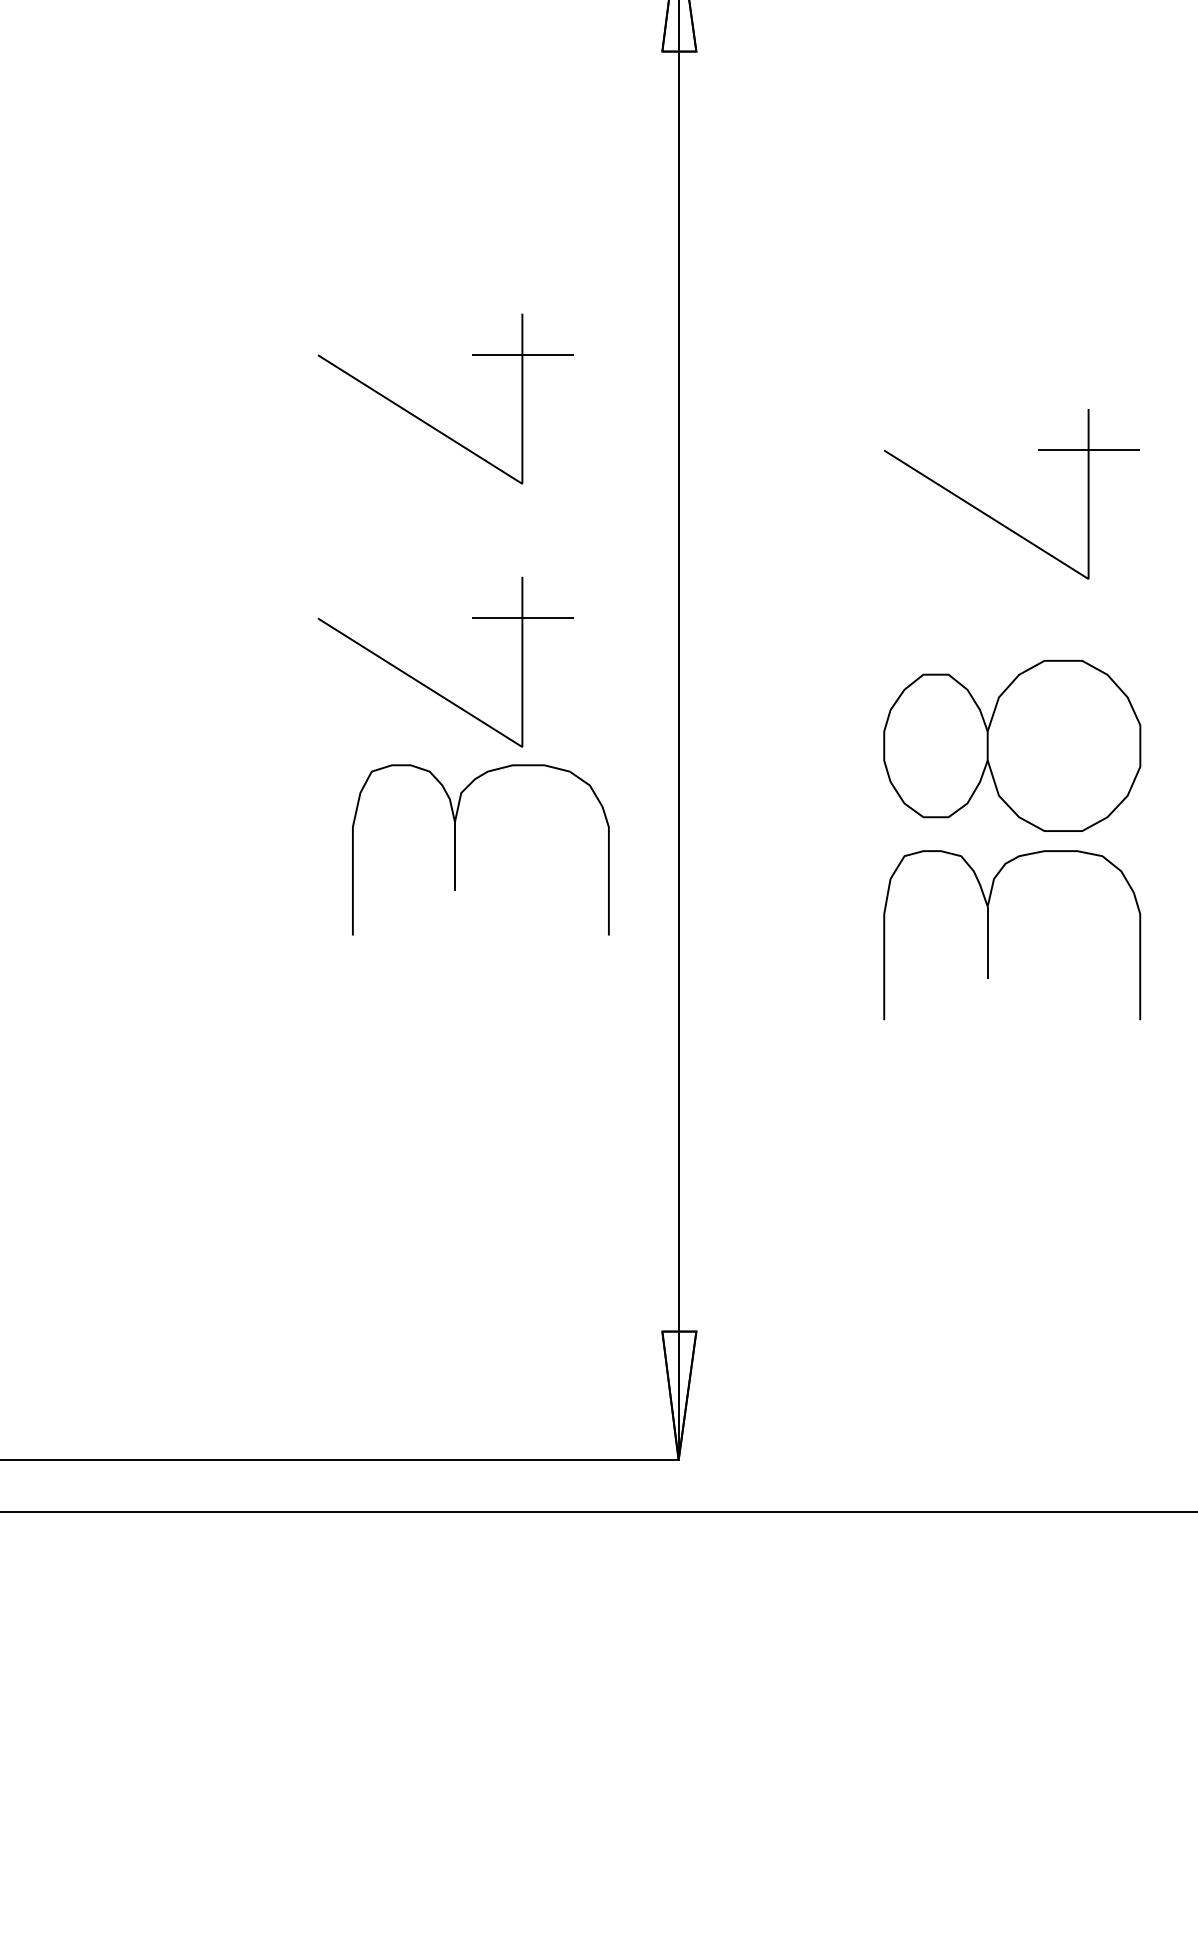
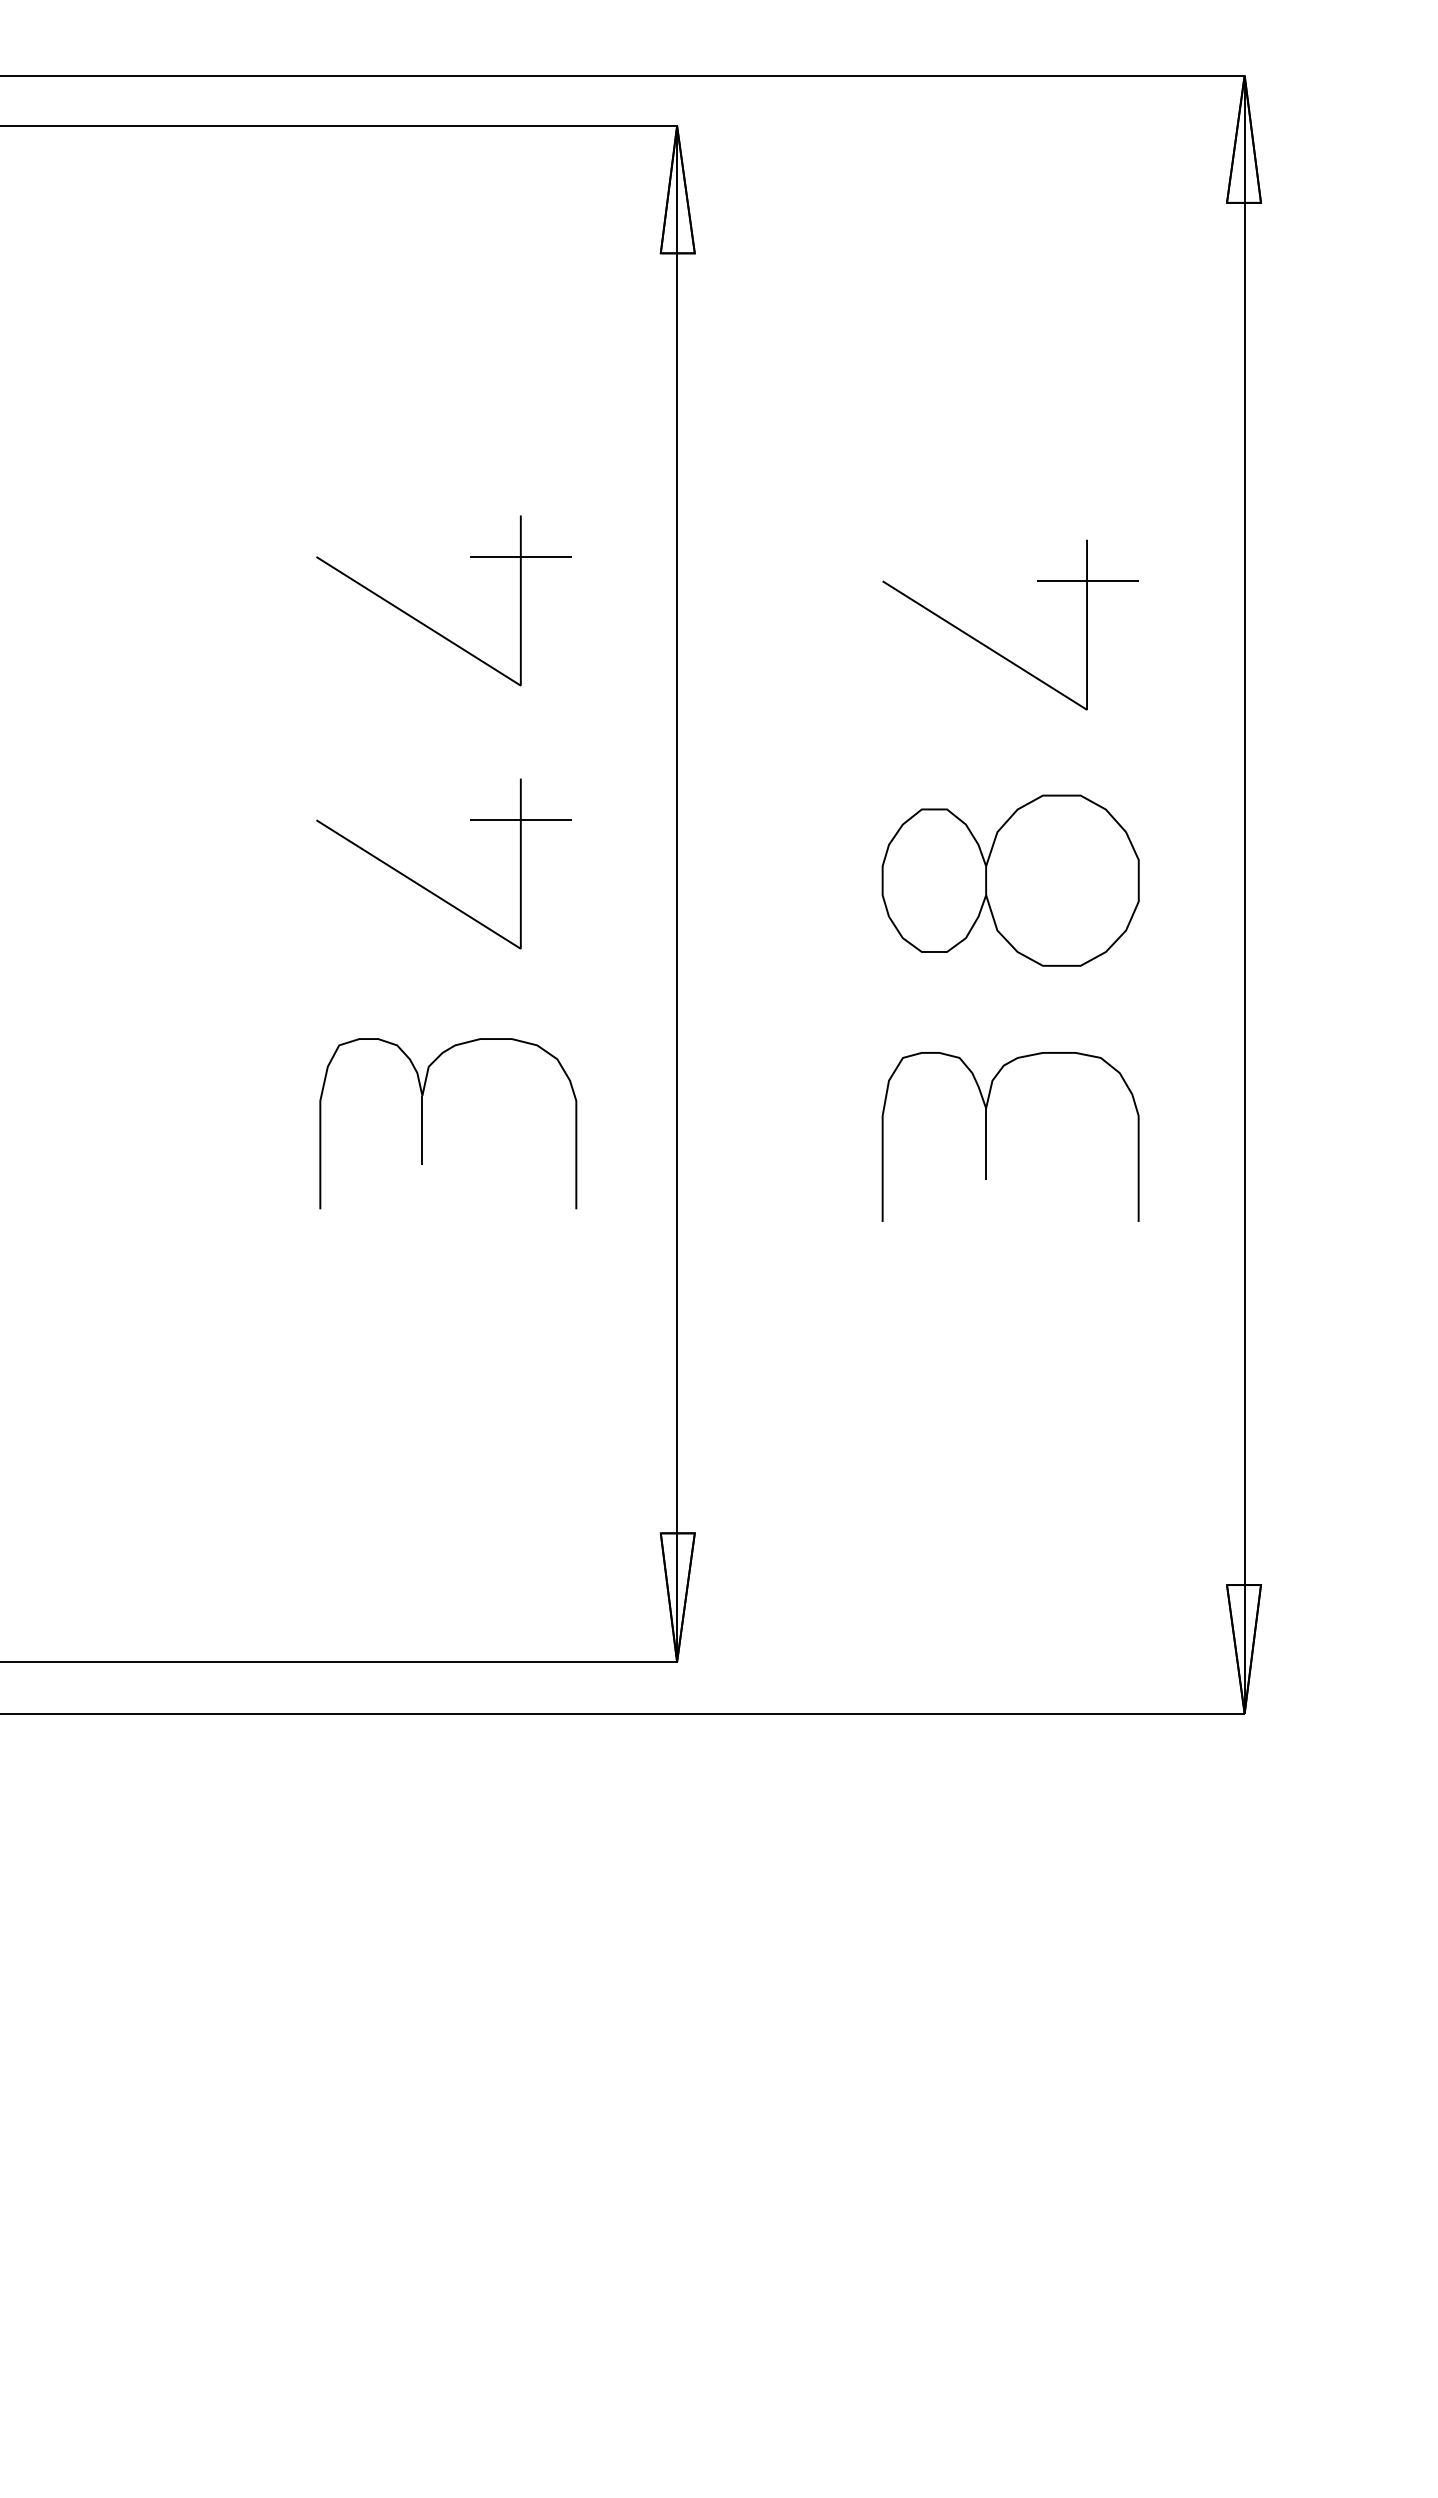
part: (995, 518) -> (993, 649), moved
part: (1012, 745) -> (1010, 880), moved
part: (455, 849) -> (422, 1123), moved

